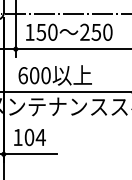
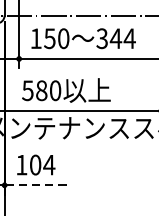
text: (96, 31) -> (116, 37), 250 -> 344
text: (28, 75) -> (34, 90), 600 -> 580
line: (31, 154) -> (38, 185), solid -> dashed

